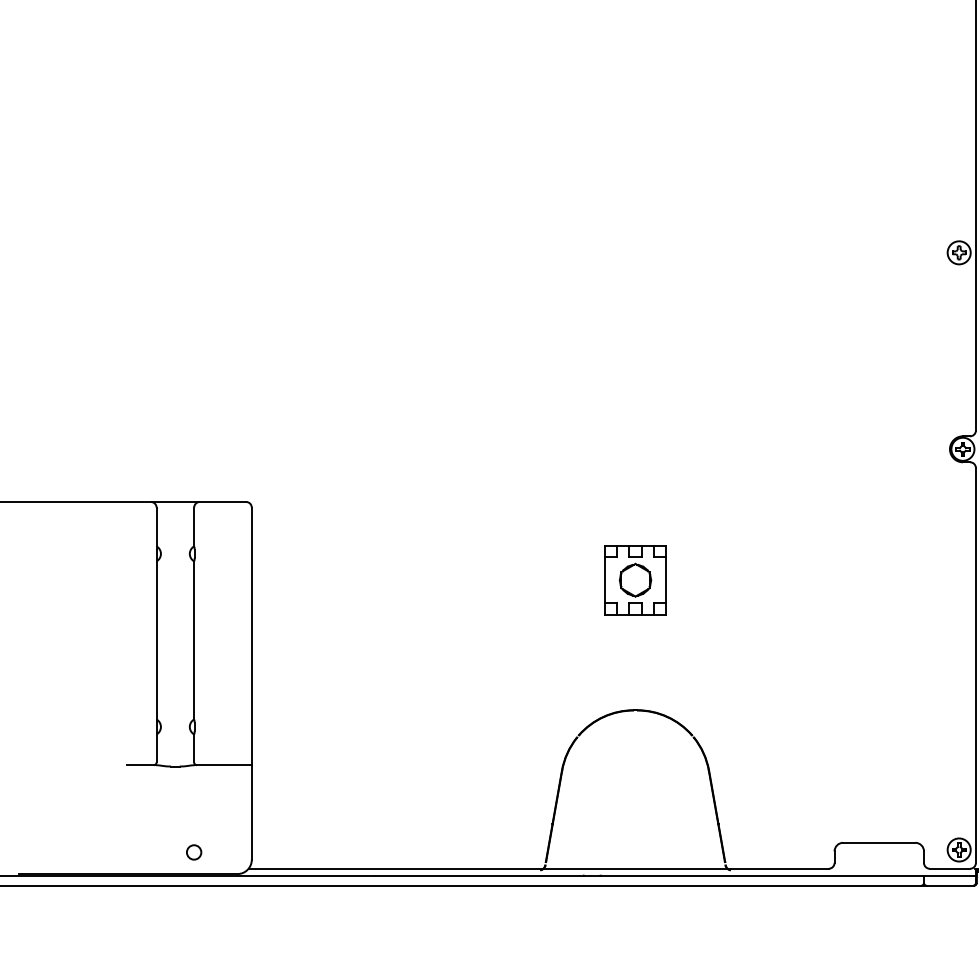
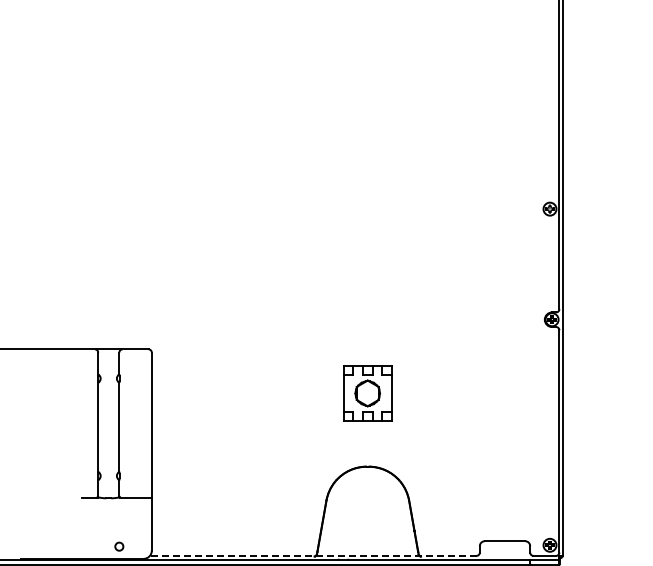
part: (634, 580) -> (367, 393), size x1.4
line: (539, 868) -> (313, 555), solid -> dashed

